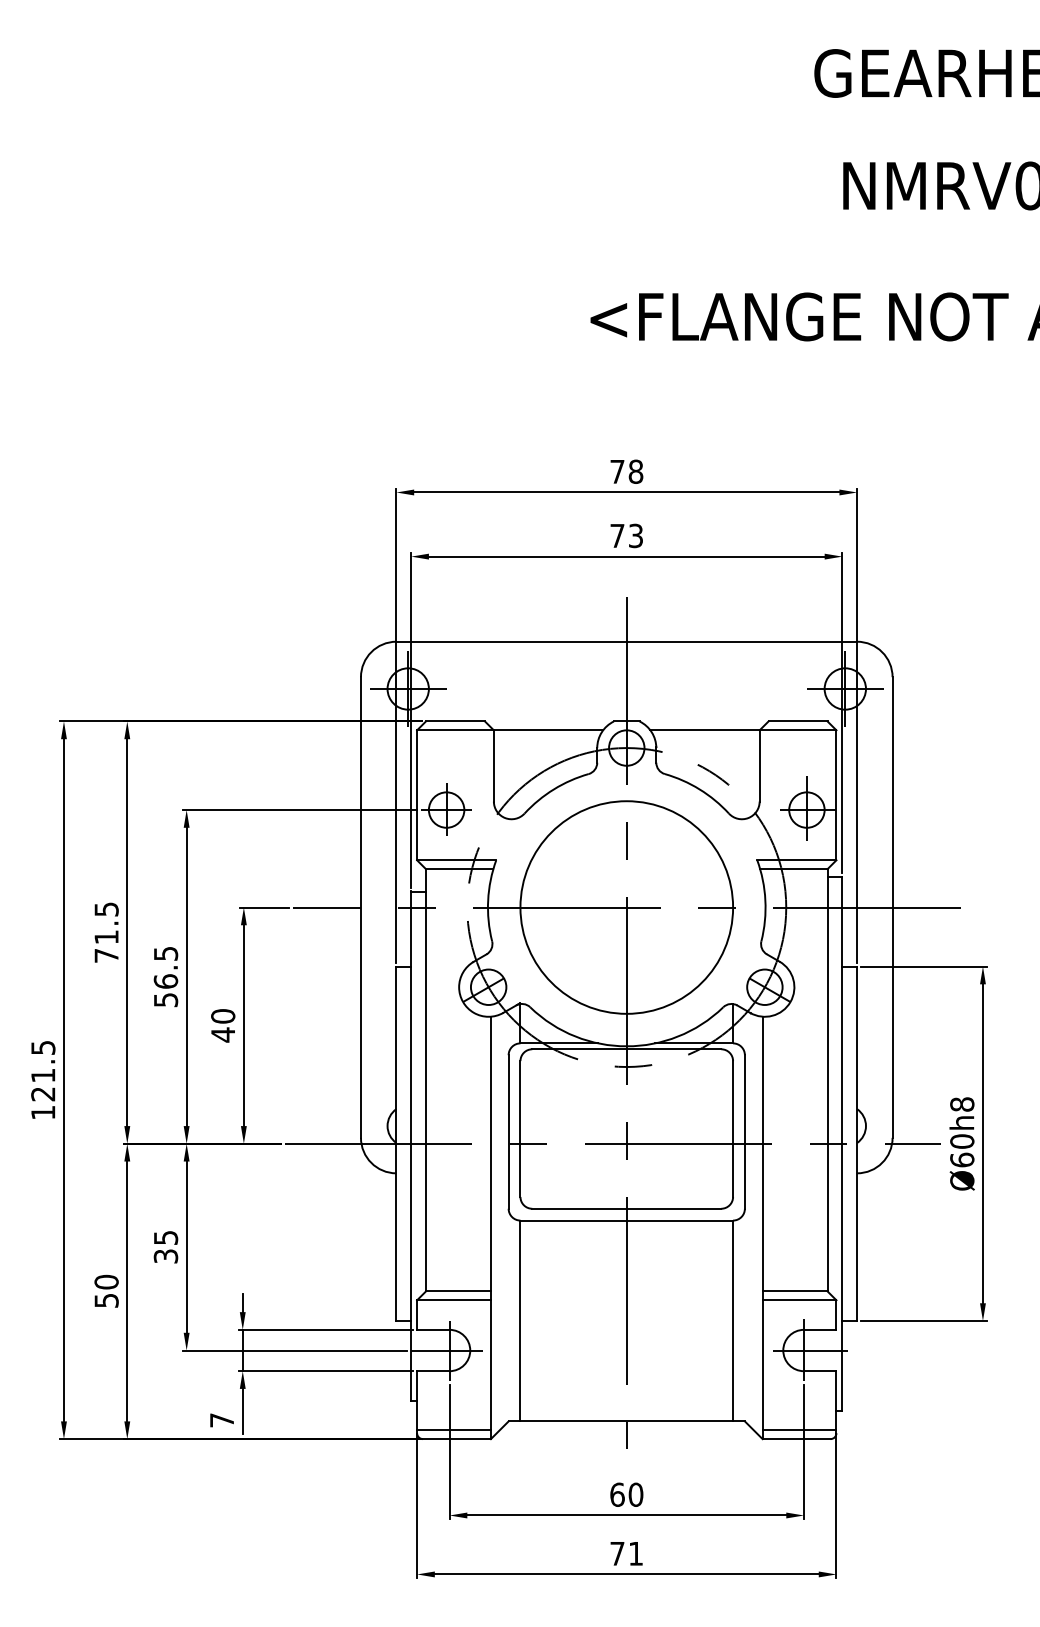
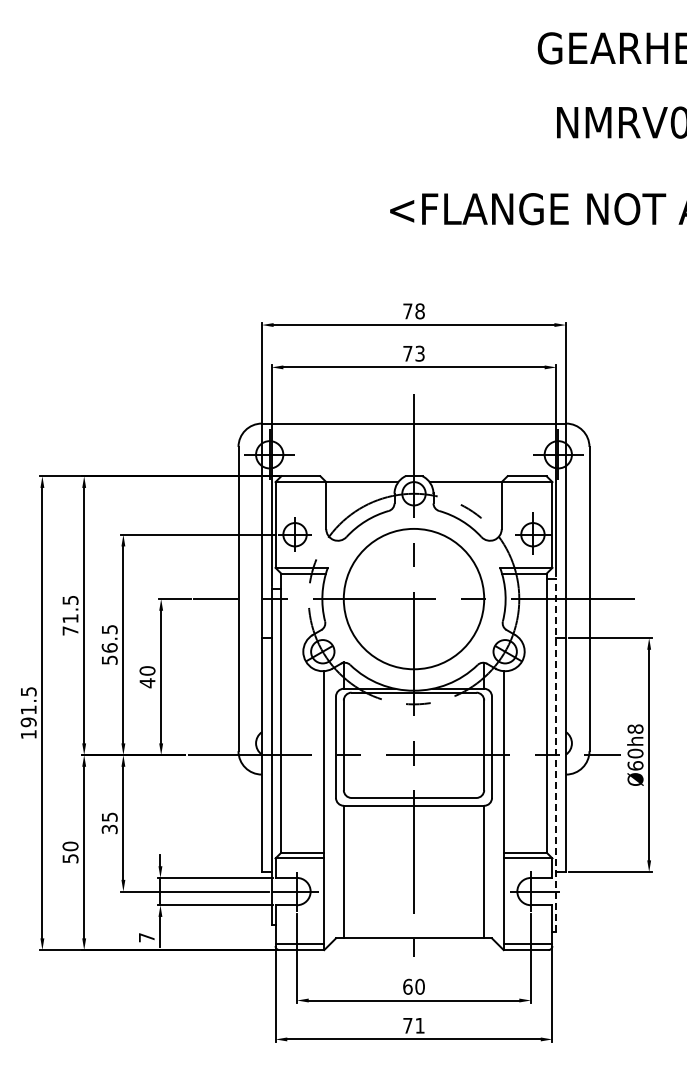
text: (42, 1094) -> (28, 722), 121.5 -> 191.5
line: (842, 1142) -> (556, 754), solid -> dashed

